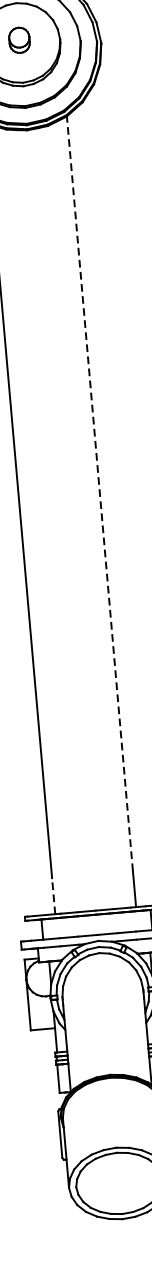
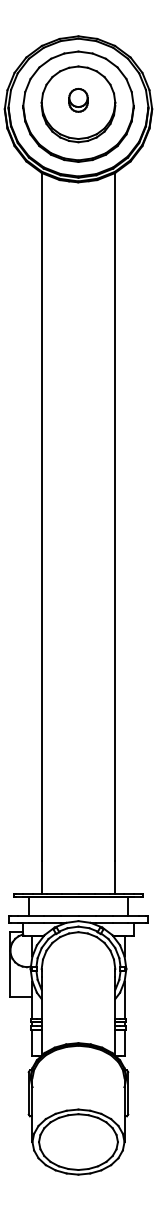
line: (100, 493) -> (115, 516), dashed -> solid
line: (53, 895) -> (41, 876), dashed -> solid

